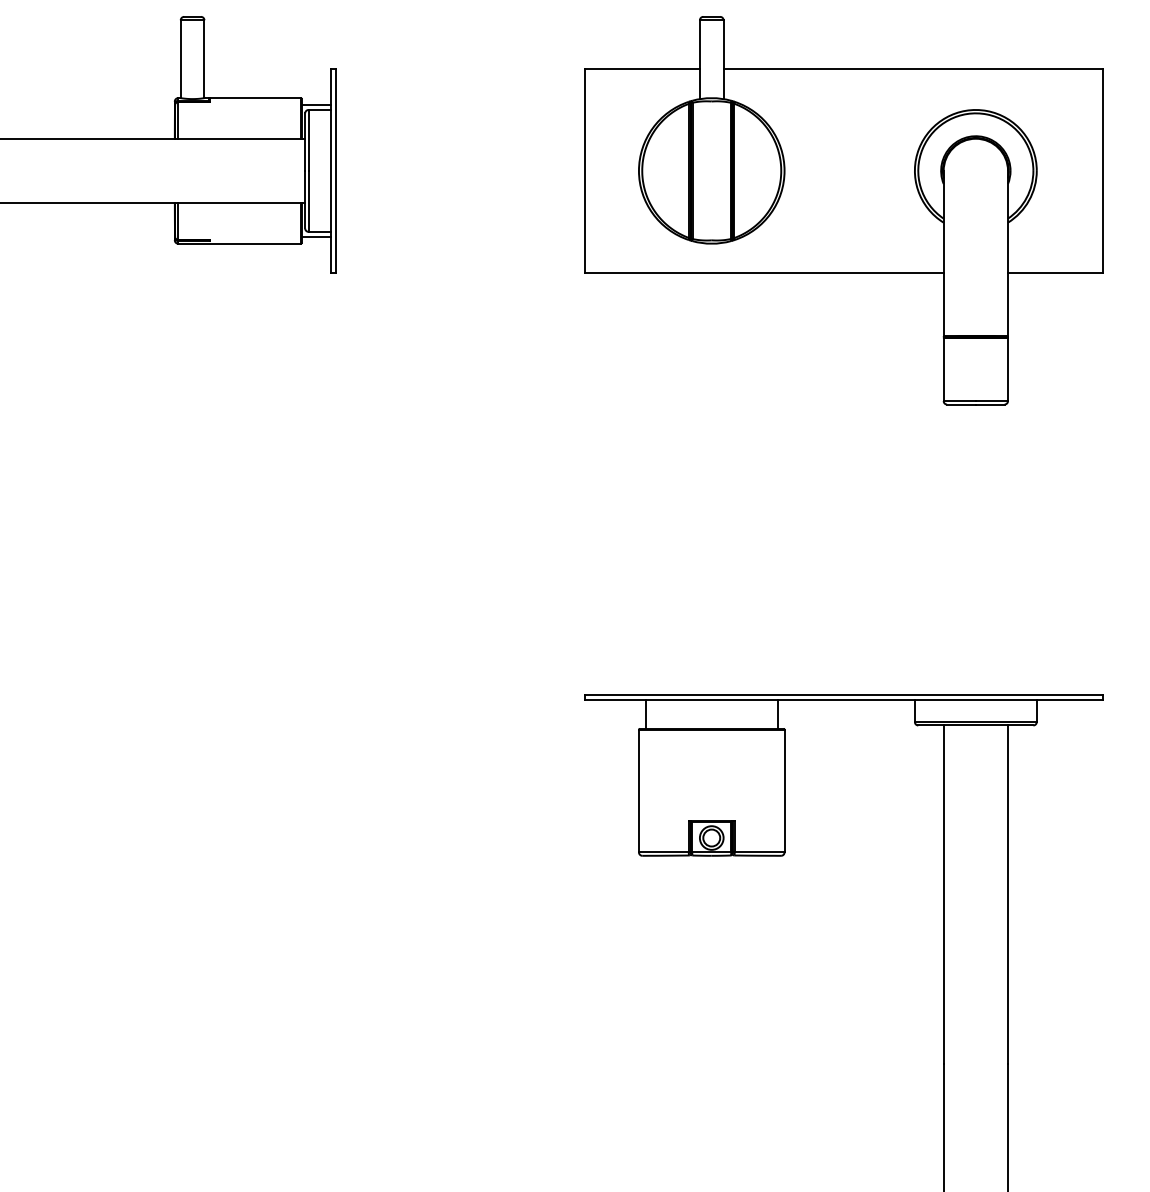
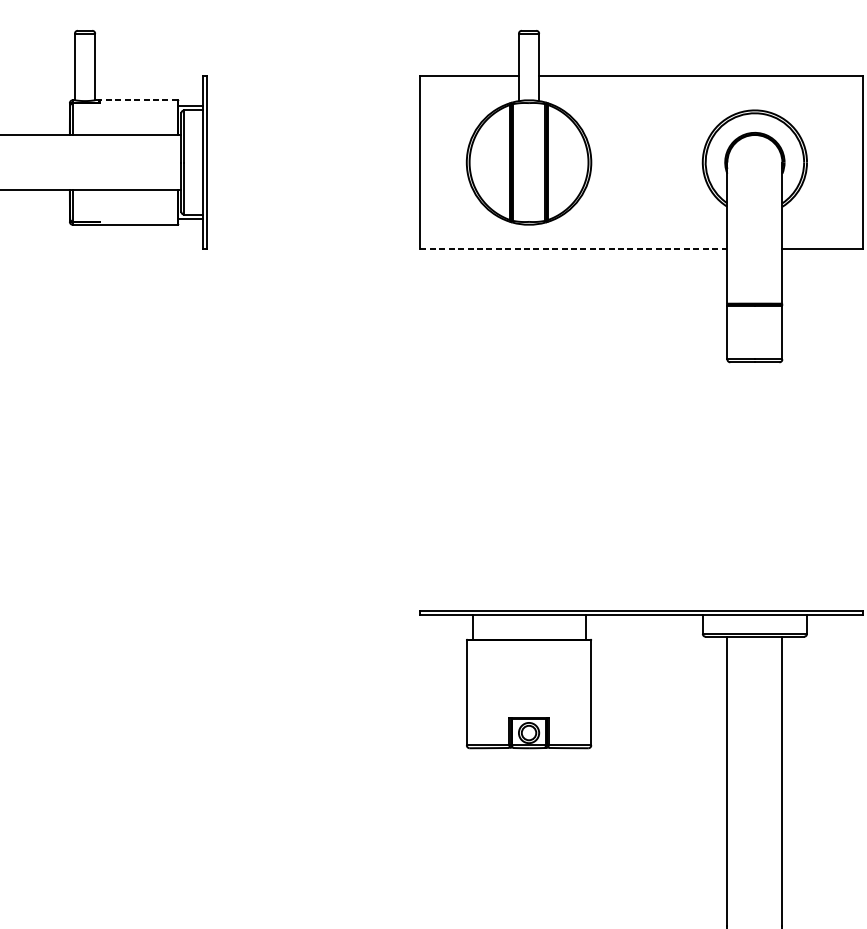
line: (255, 98) -> (138, 100), solid -> dashed
line: (764, 272) -> (574, 249), solid -> dashed

